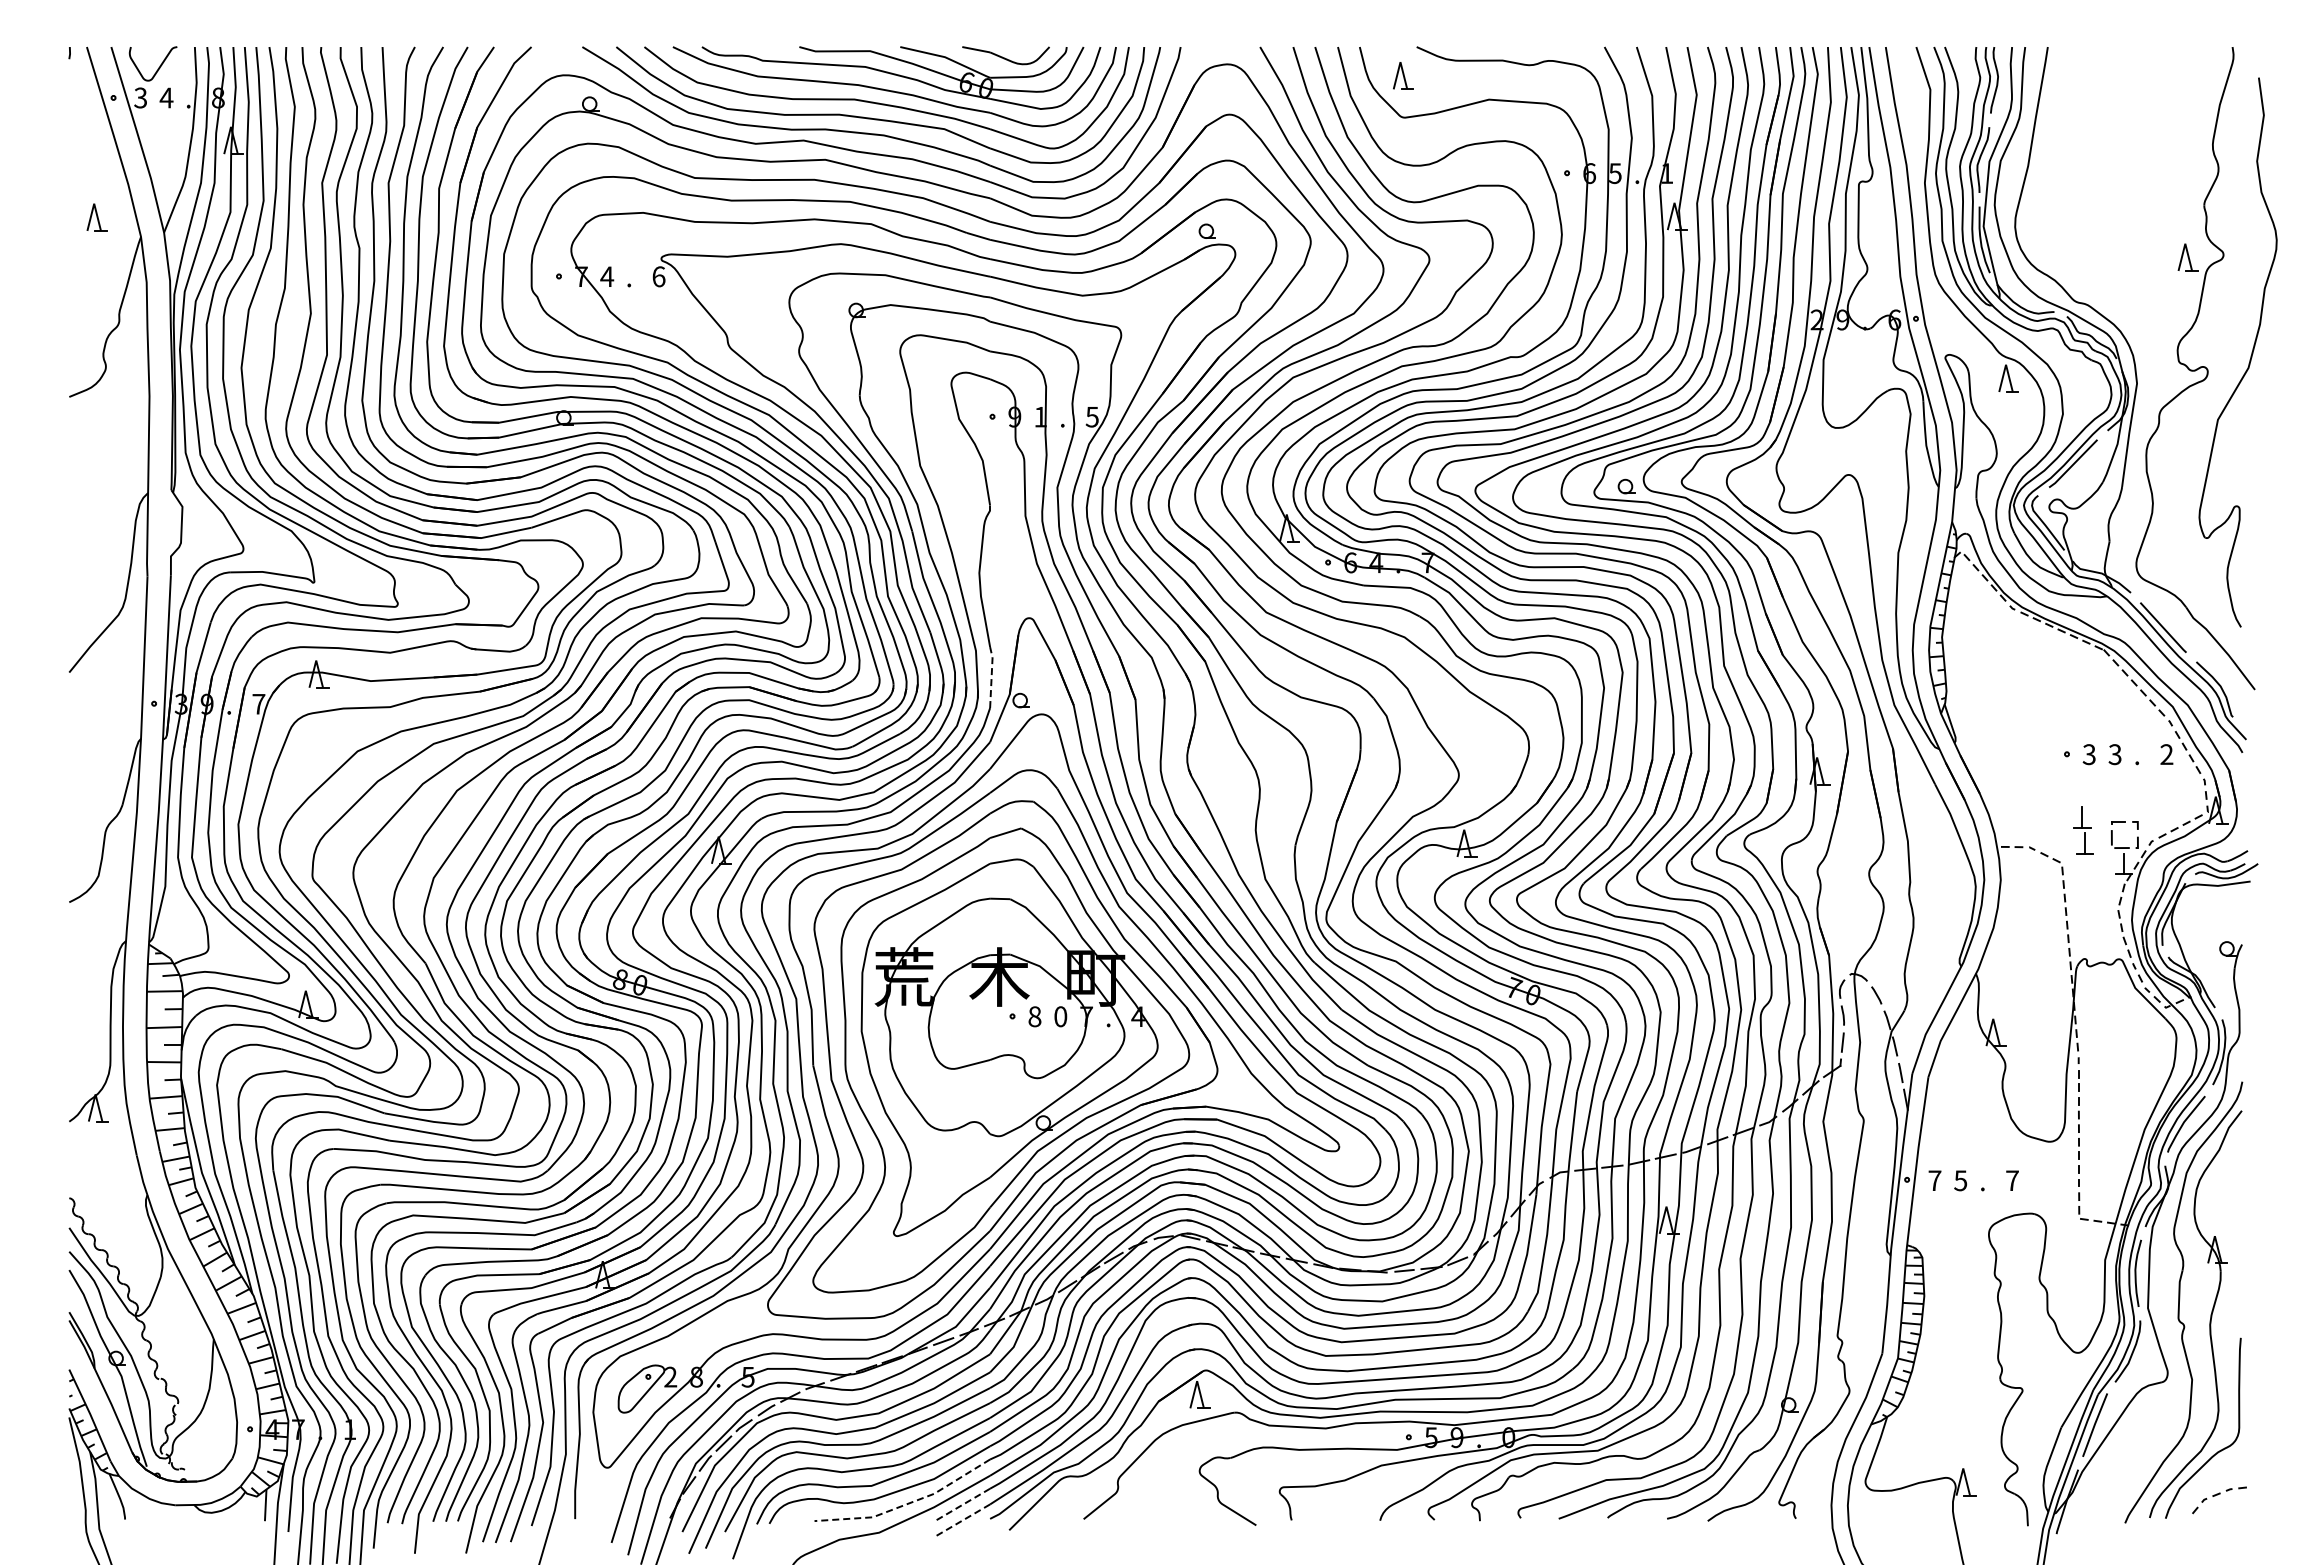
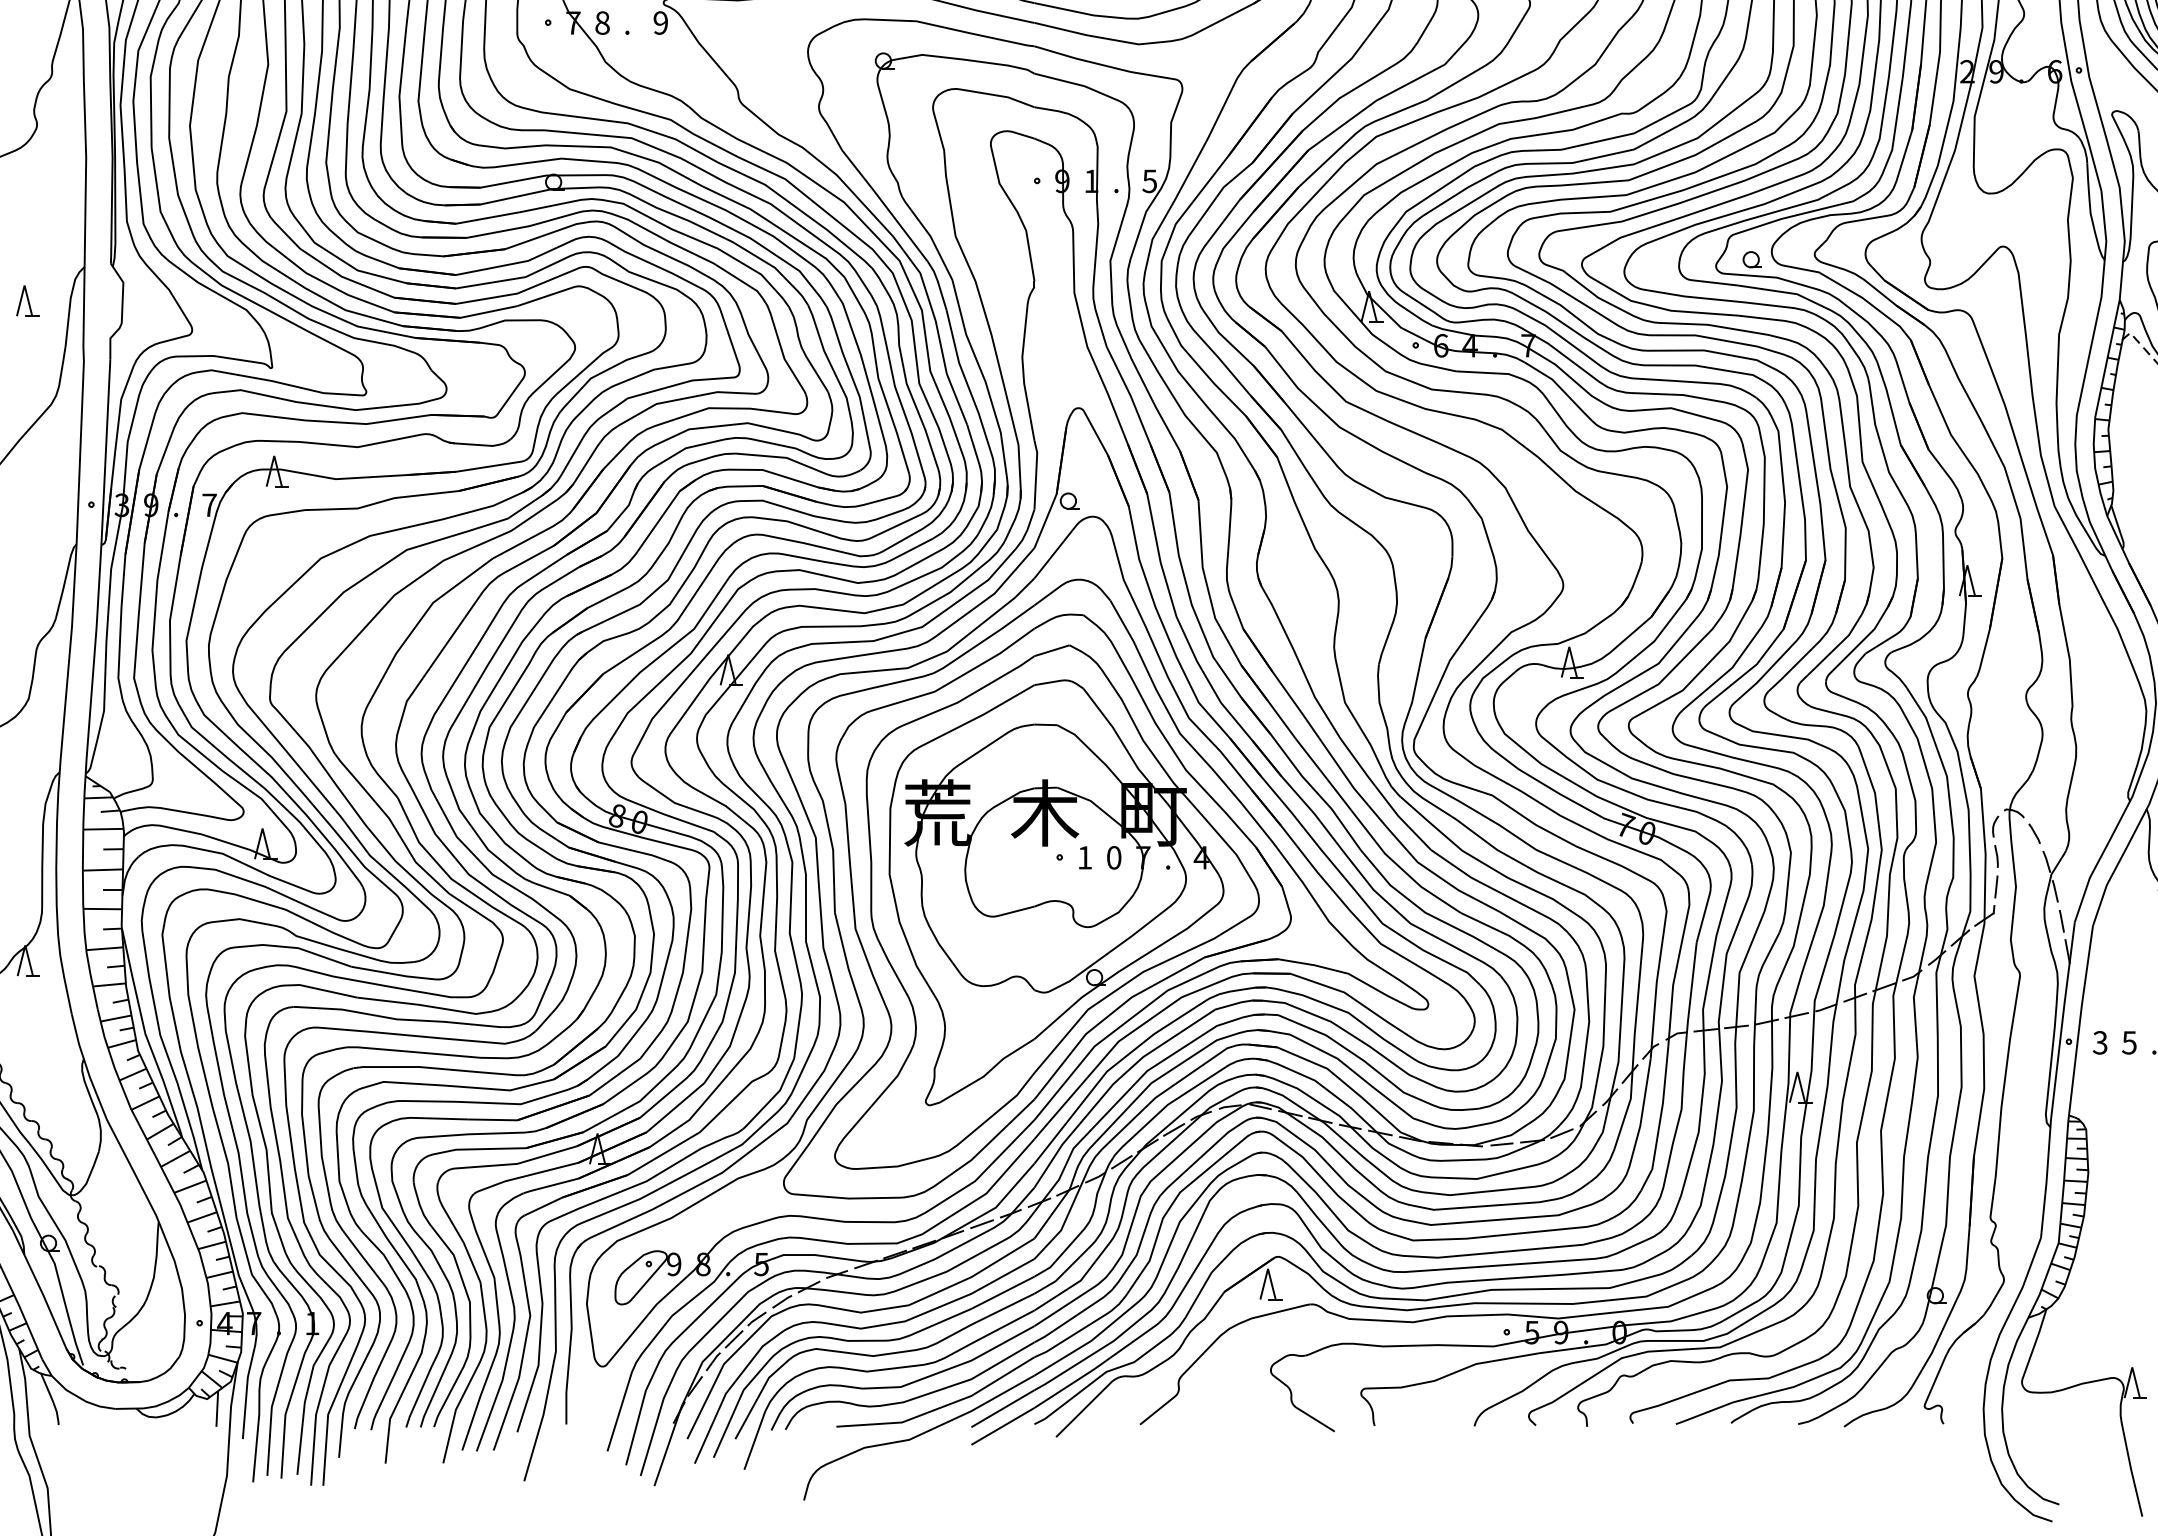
text: (607, 276) -> (602, 22), 4 -> 8
text: (658, 276) -> (660, 22), 6 -> 9
part: (97, 523) -> (27, 301), added
line: (991, 676) -> (1036, 473), dashed -> solid
text: (1034, 1016) -> (1084, 857), 8 -> 1
text: (1934, 1180) -> (2099, 1042), 7 -> 3
text: (670, 1377) -> (673, 1264), 2 -> 9
line: (906, 1504) -> (940, 1408), dashed -> solid
line: (961, 1505) -> (1002, 1409), dashed -> solid
line: (961, 1521) -> (1002, 1427), dashed -> solid

